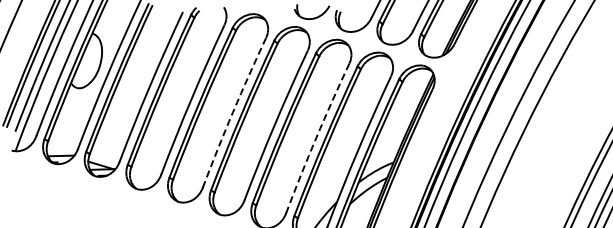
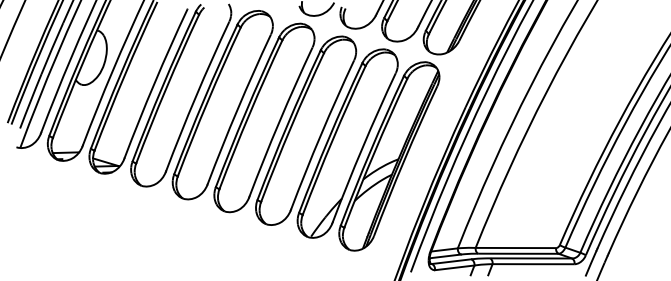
arc: (232, 111) -> (237, 108), dashed -> solid
arc: (316, 137) -> (321, 134), dashed -> solid

